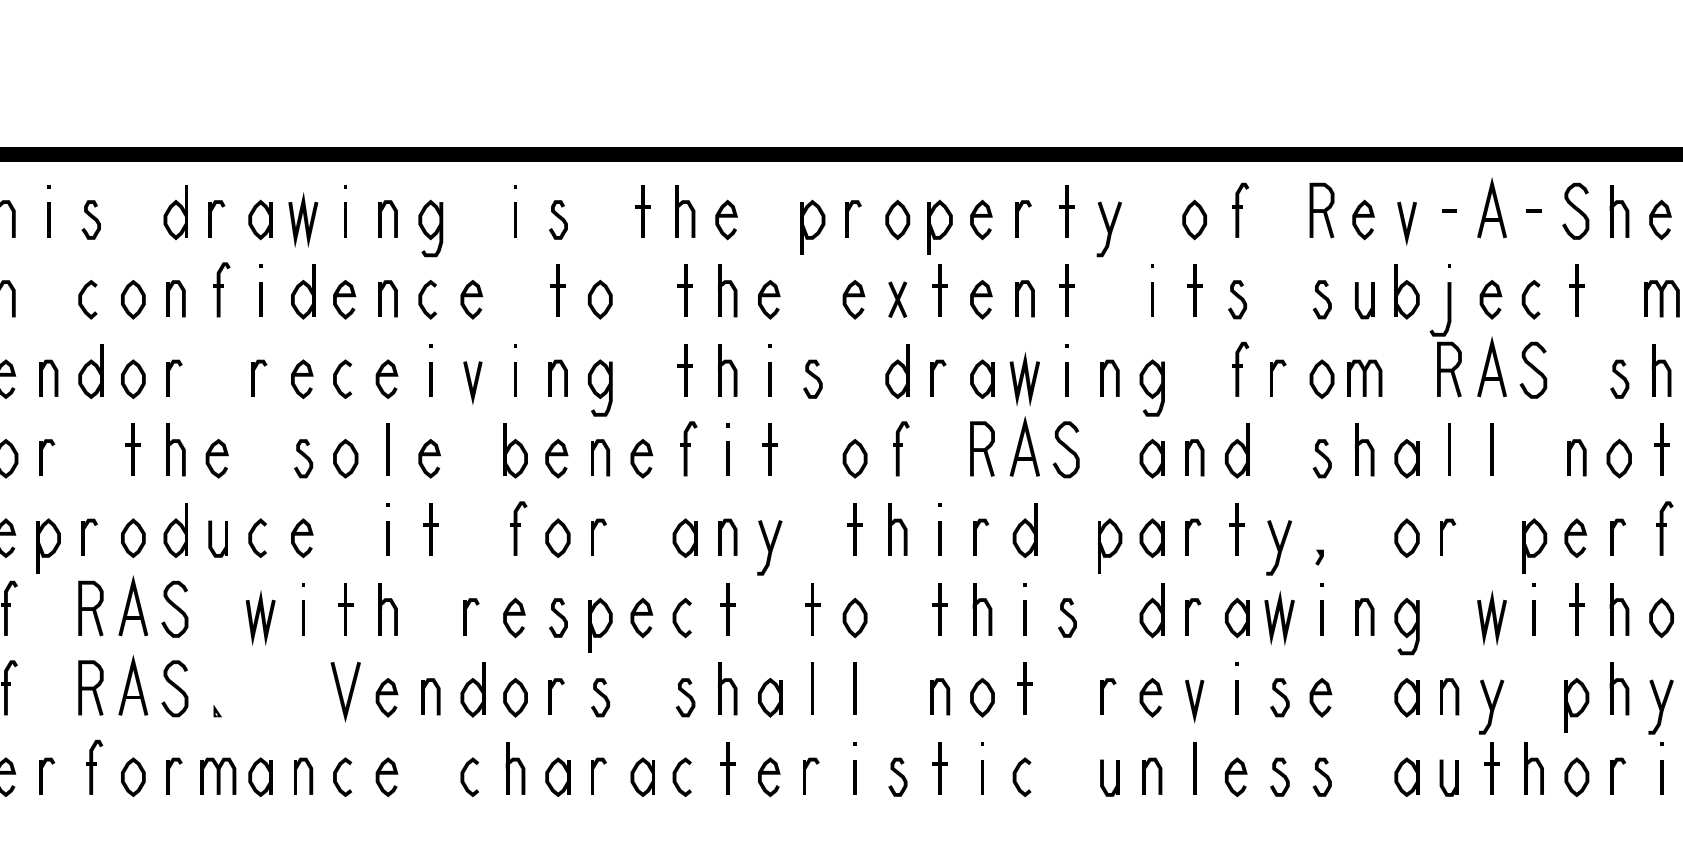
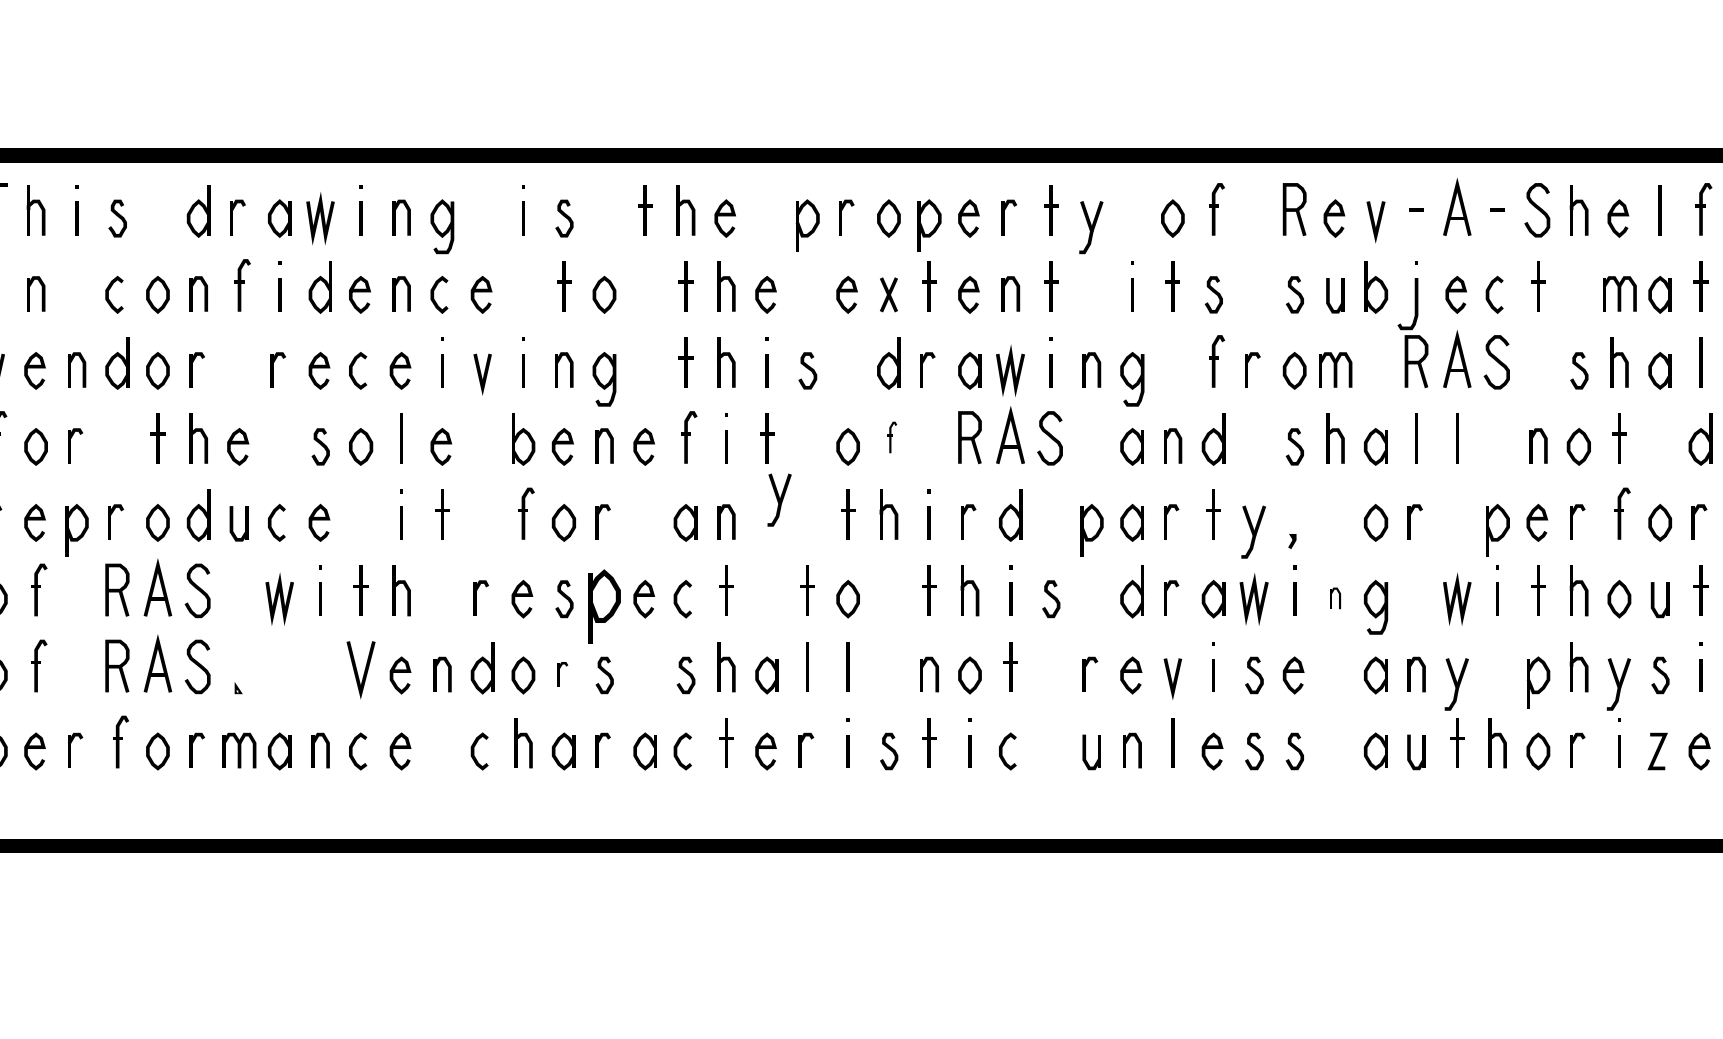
part: (901, 448) -> (892, 437), size x0.6
part: (769, 547) -> (779, 499), moved
part: (1364, 617) -> (1335, 598), size x0.6
part: (600, 624) -> (604, 605), size x1.4
part: (556, 695) -> (562, 673), size x0.7

